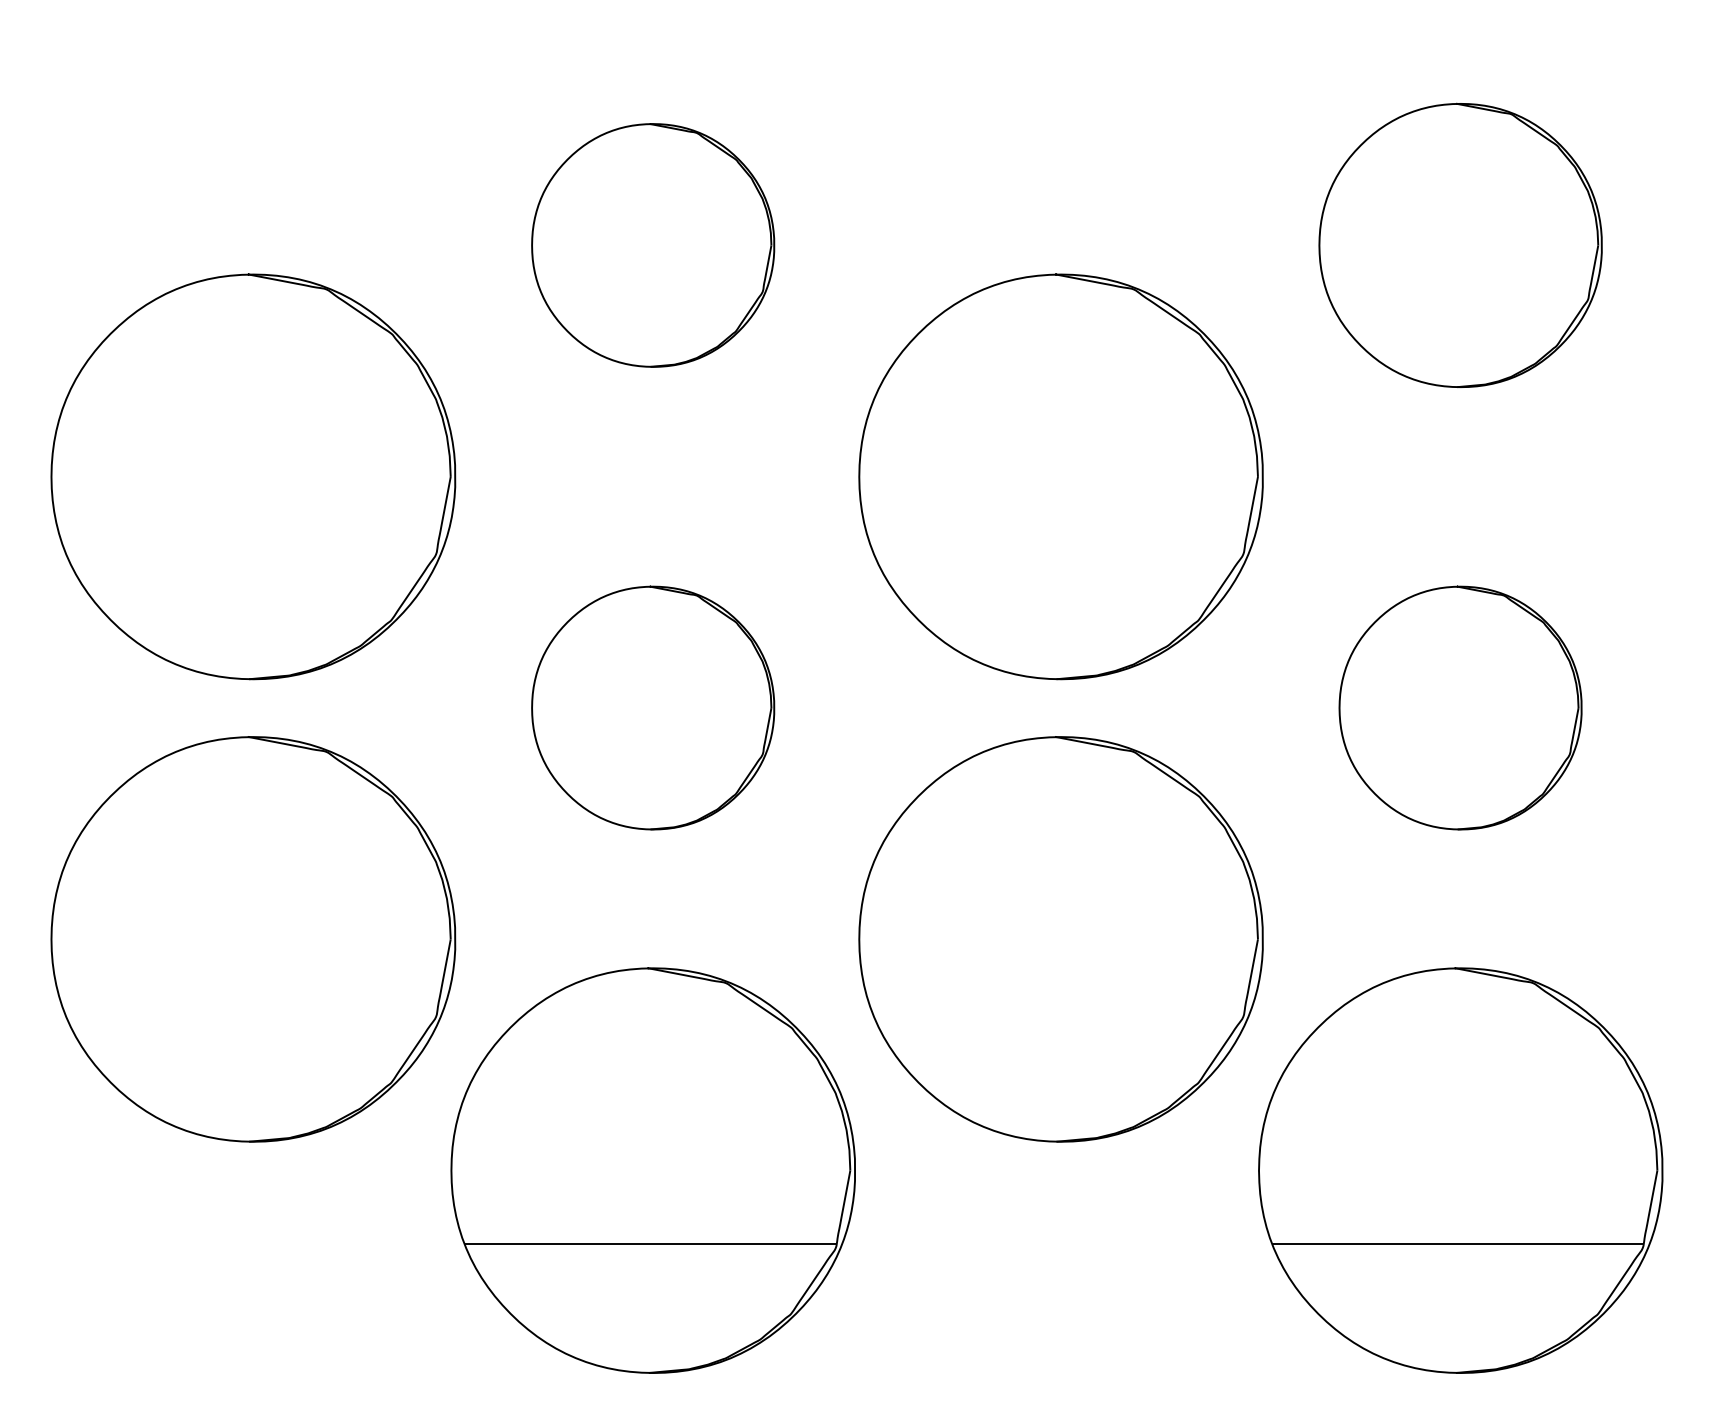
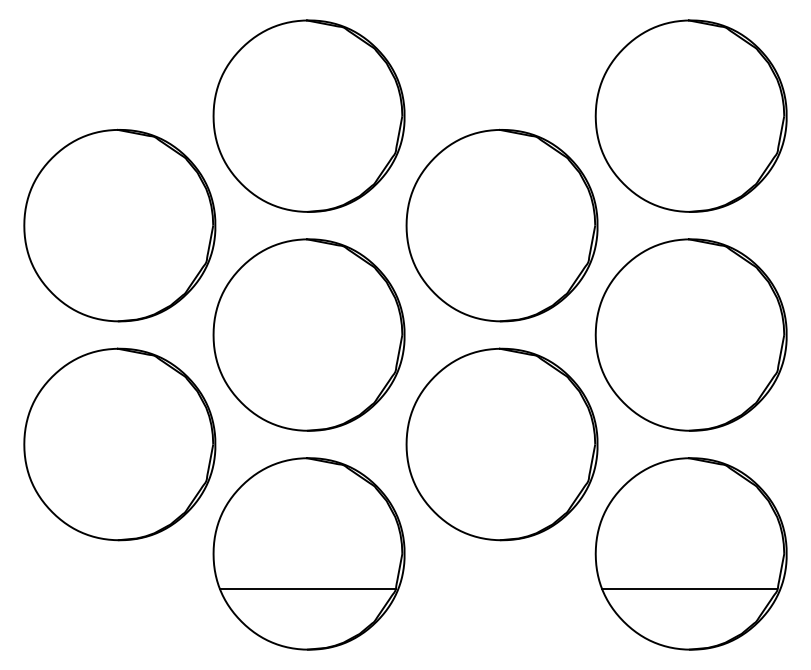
part: (652, 244) -> (308, 115), size x1.67
part: (1459, 244) -> (690, 115), size x1.43
part: (652, 706) -> (308, 334), size x1.67
part: (1459, 706) -> (690, 334), size x1.67

